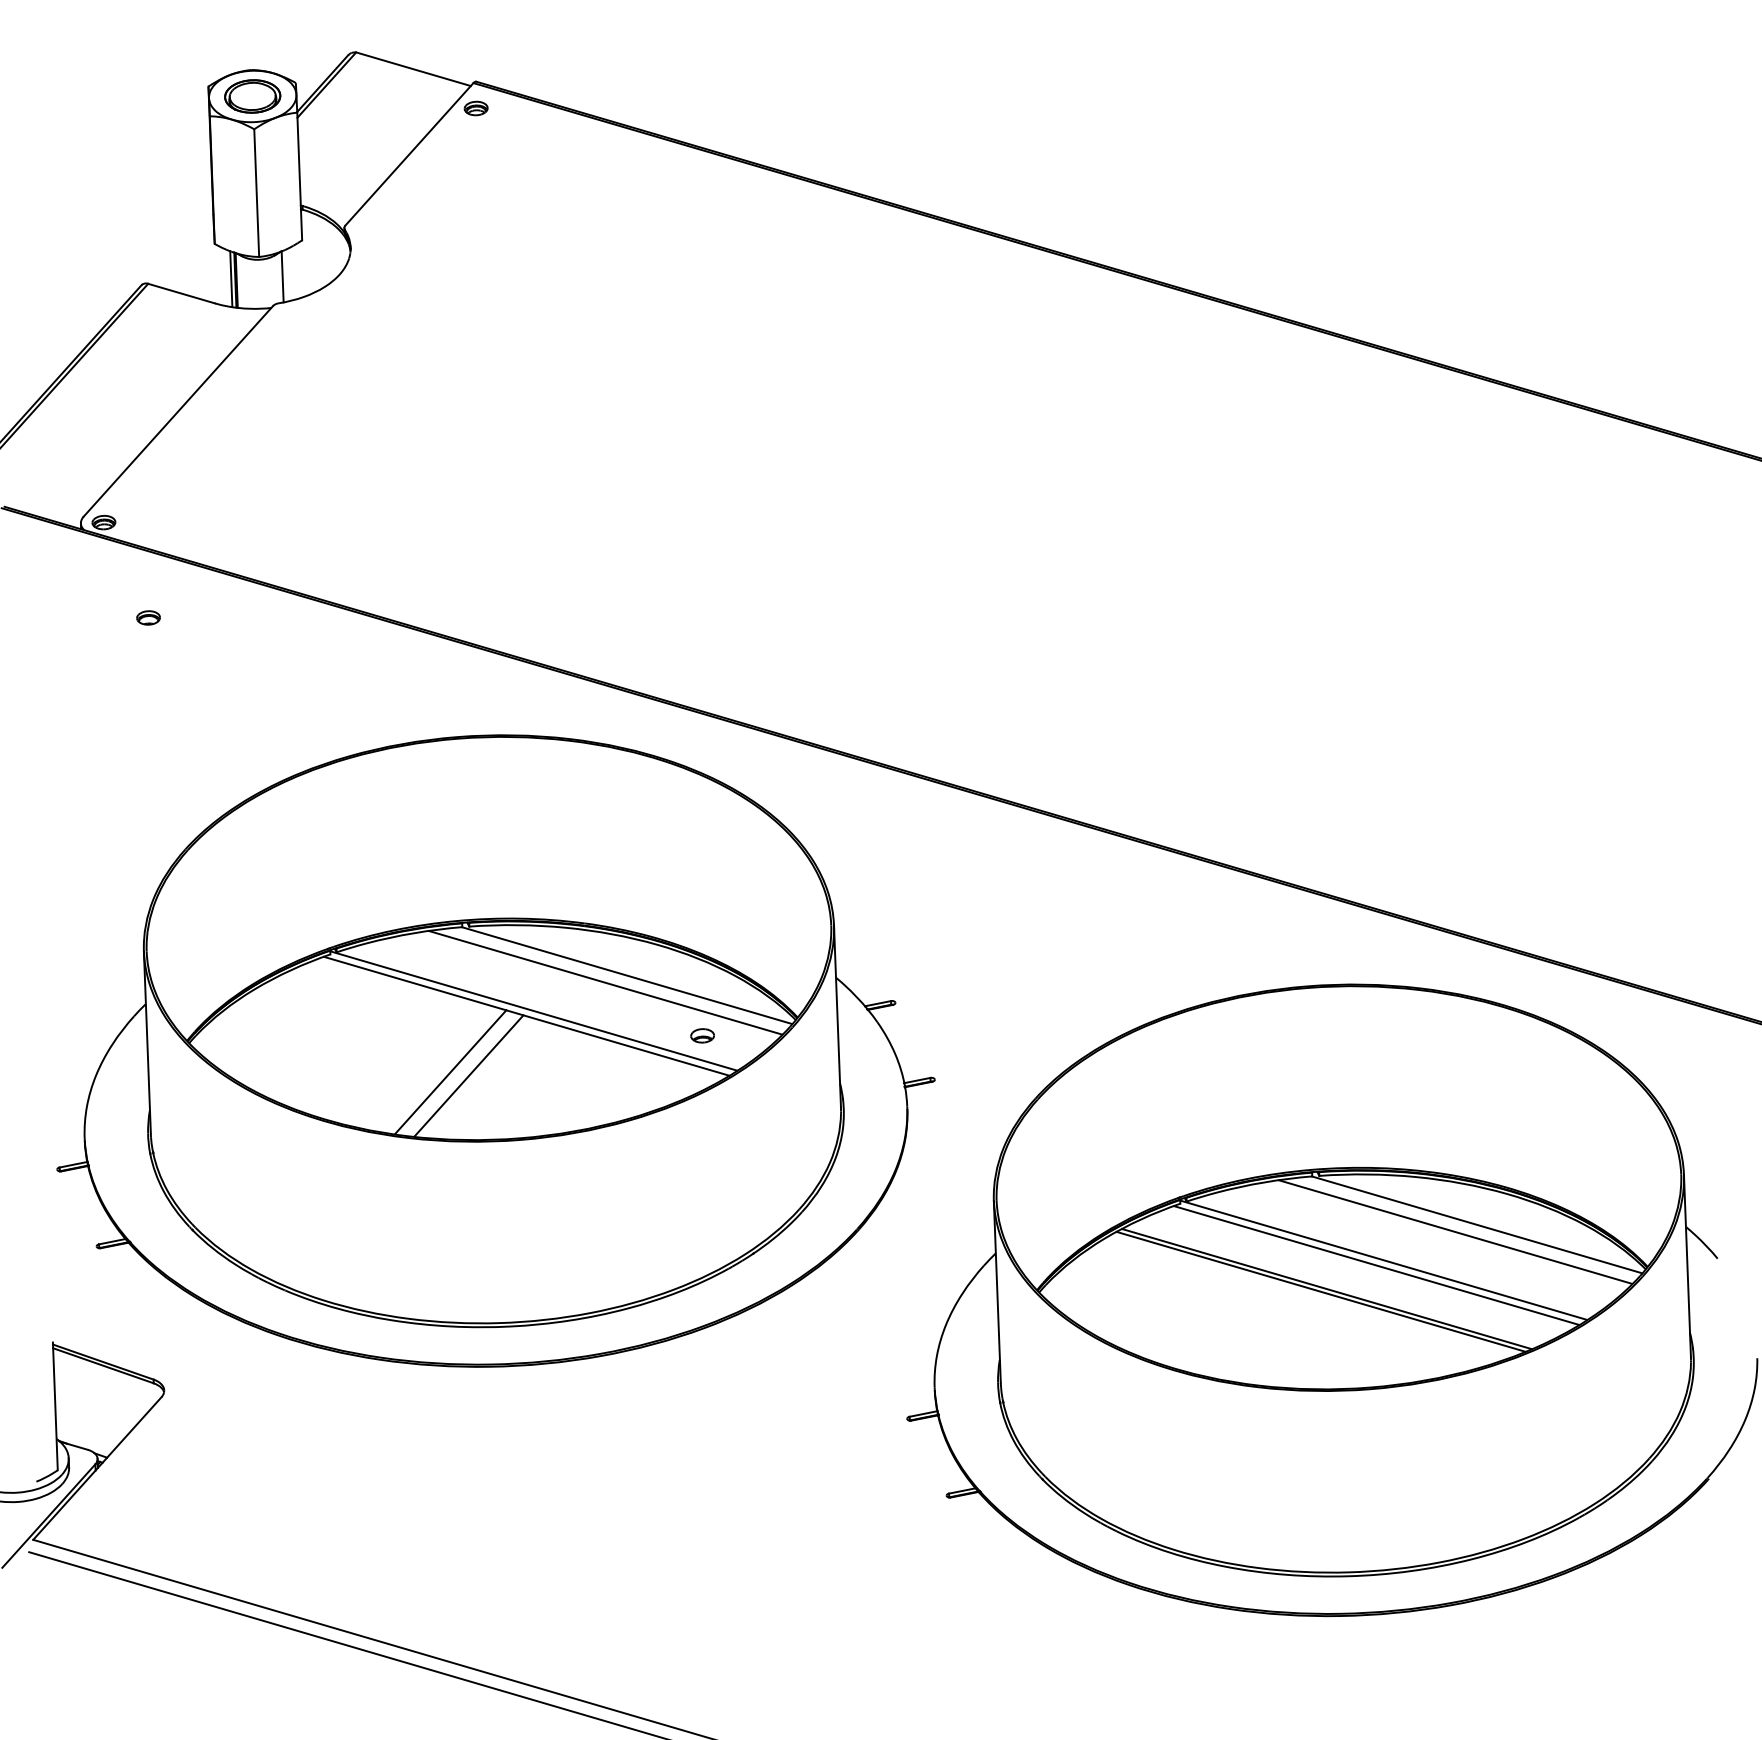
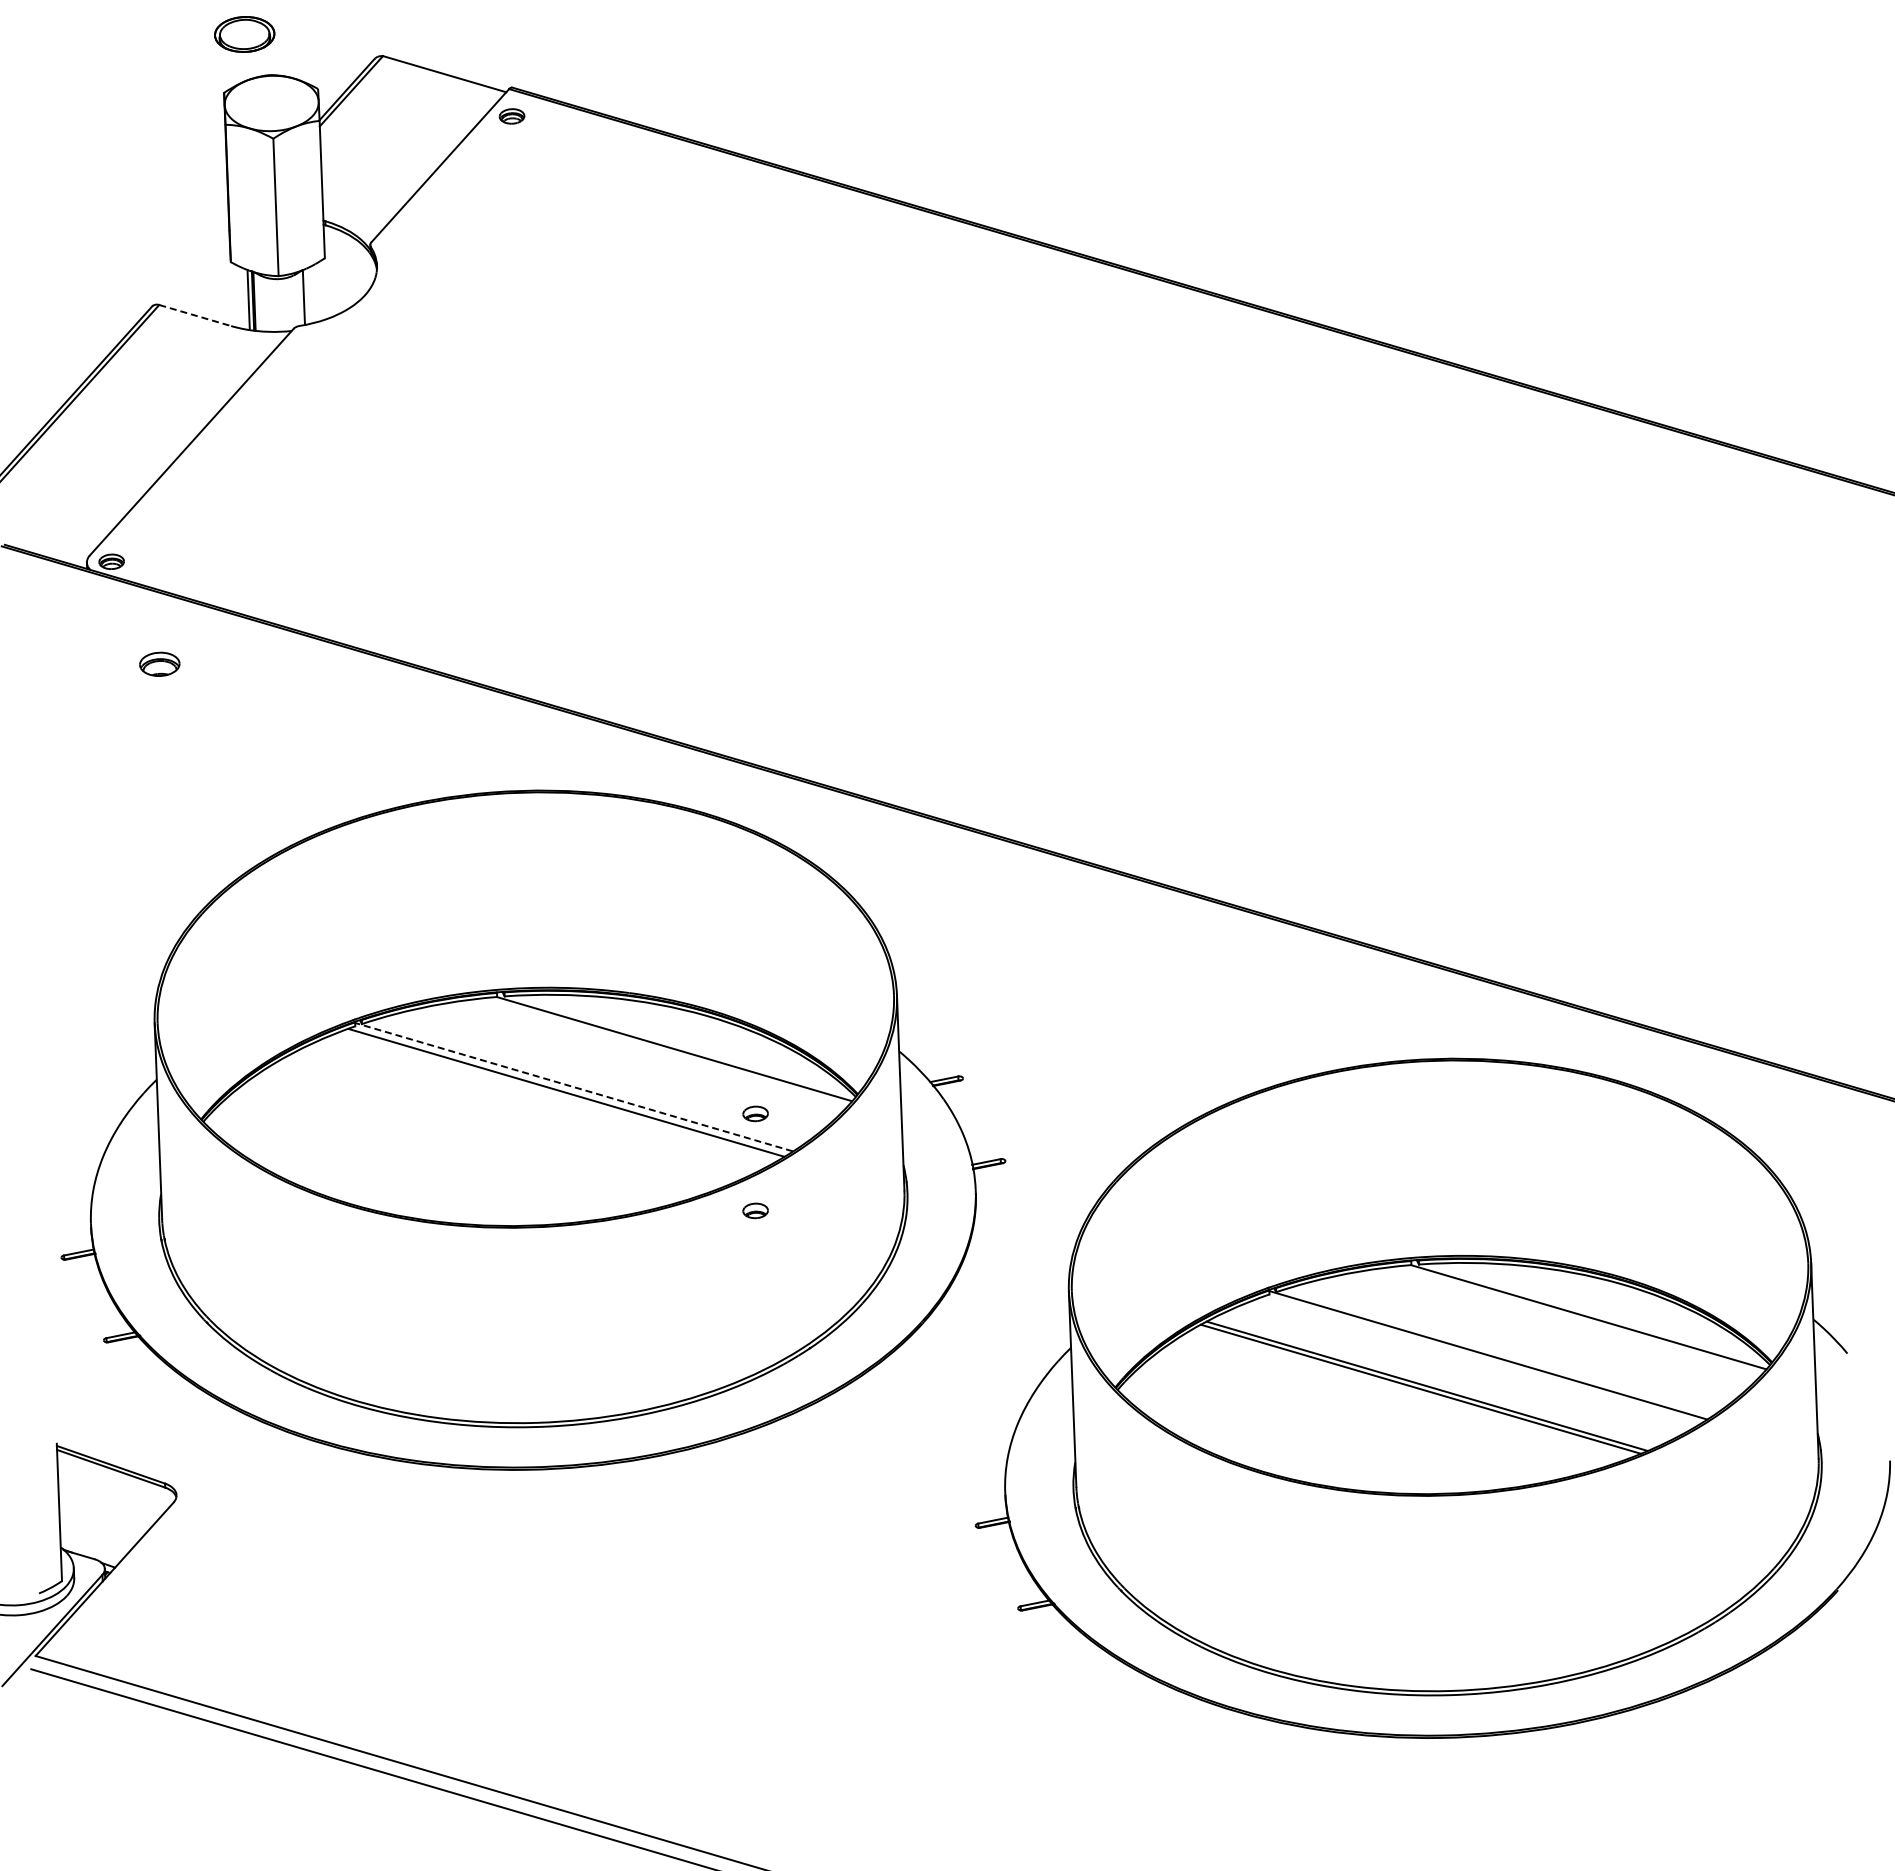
part: (252, 96) -> (244, 34), moved
line: (181, 293) -> (195, 315), solid -> dashed
part: (148, 618) -> (159, 664), size x1.6
line: (605, 982) -> (651, 1056), removed
line: (533, 1010) -> (573, 1086), solid -> dashed
line: (450, 1071) -> (484, 1152), removed
line: (468, 1075) -> (503, 1156), removed
part: (702, 1125) -> (755, 1210), added
line: (1455, 1231) -> (1565, 1324), removed
line: (1376, 1265) -> (1480, 1360), removed

